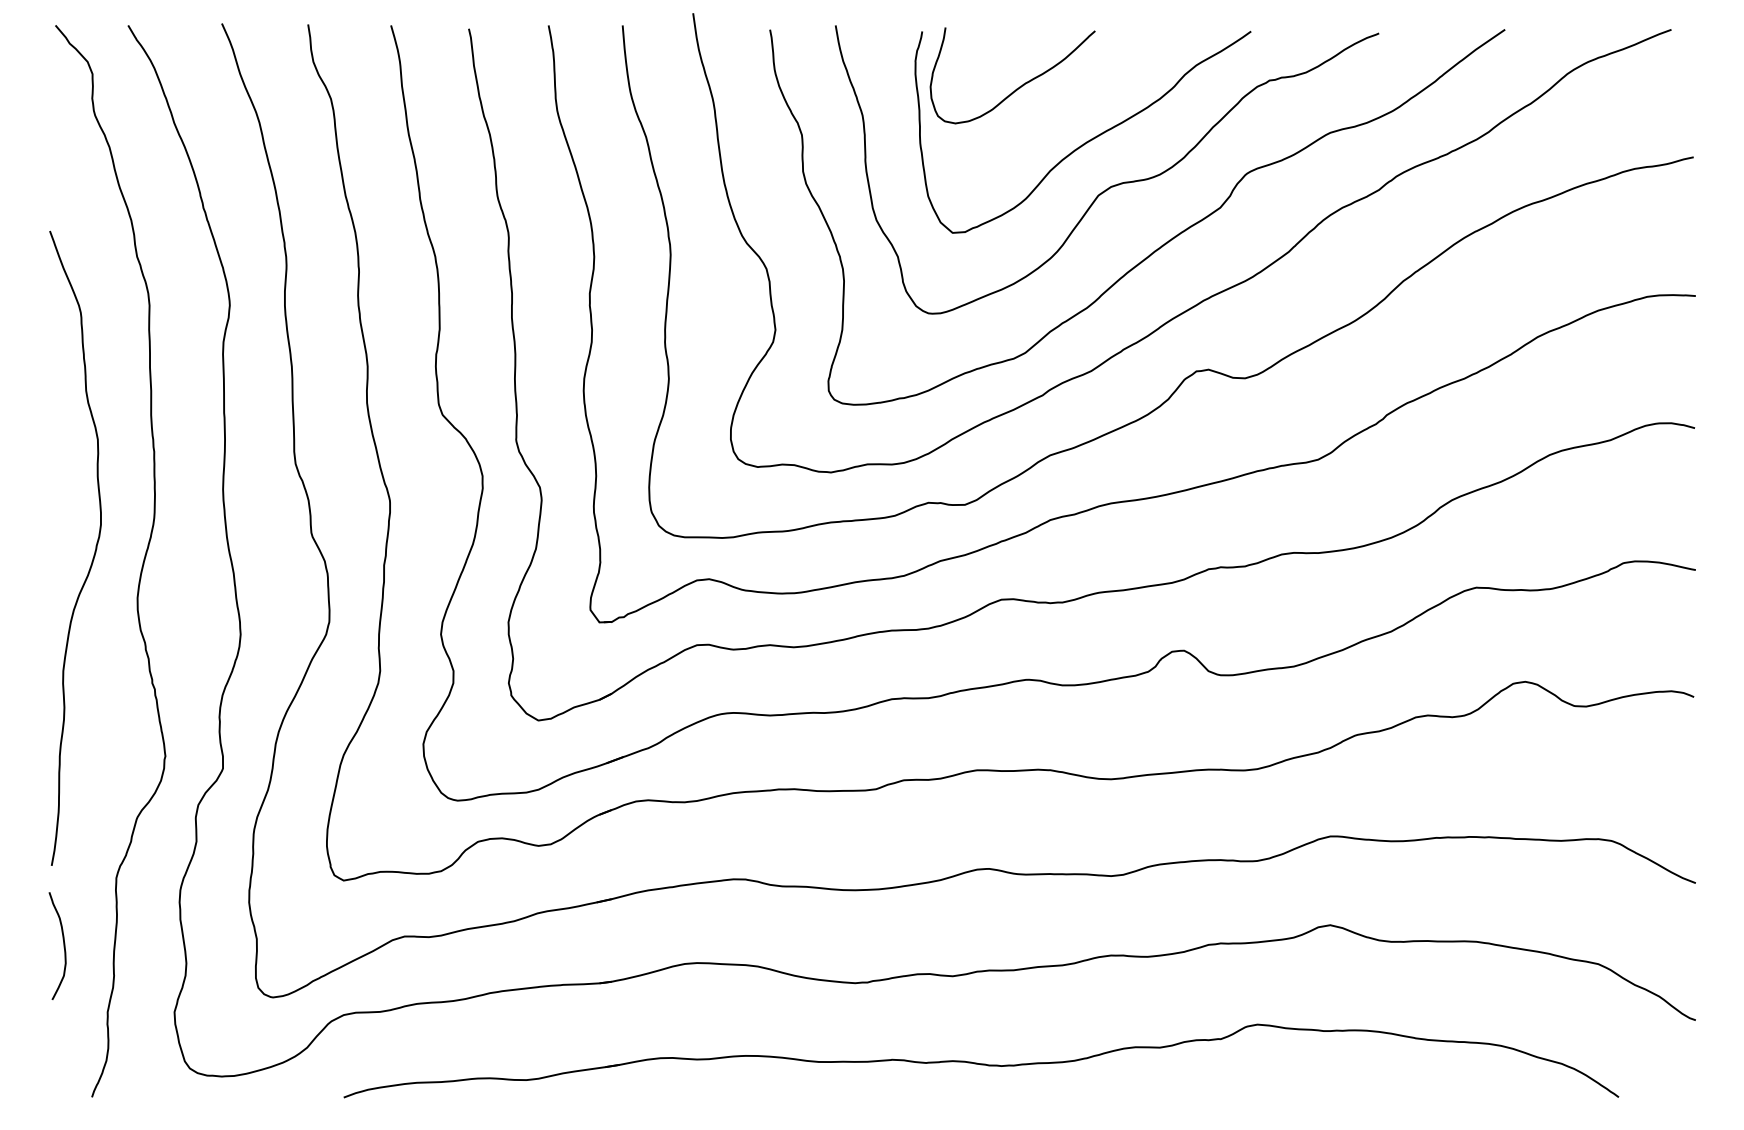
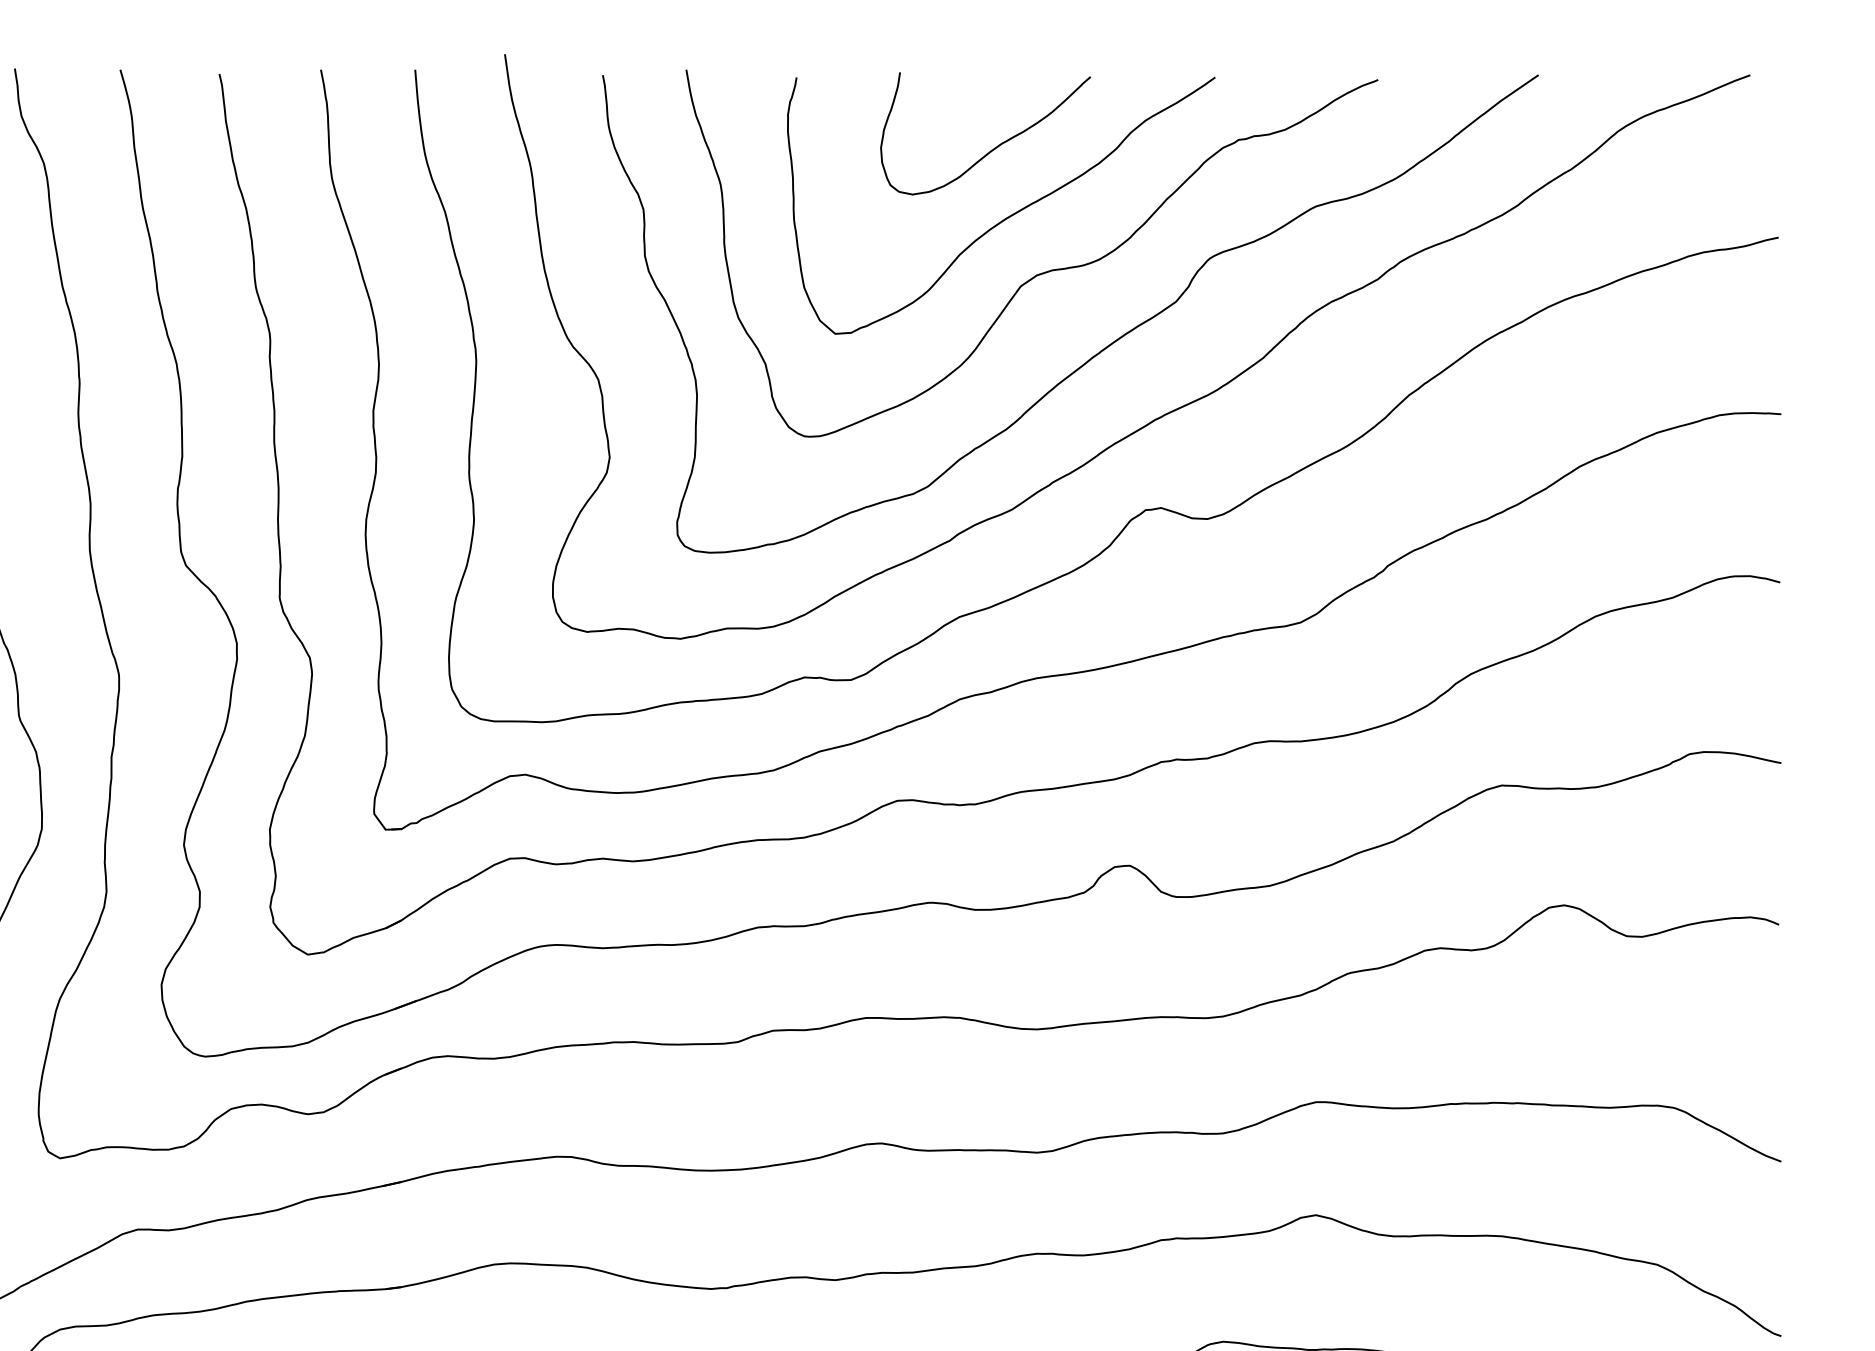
curve: (1020, 85) -> (995, 146), moved

